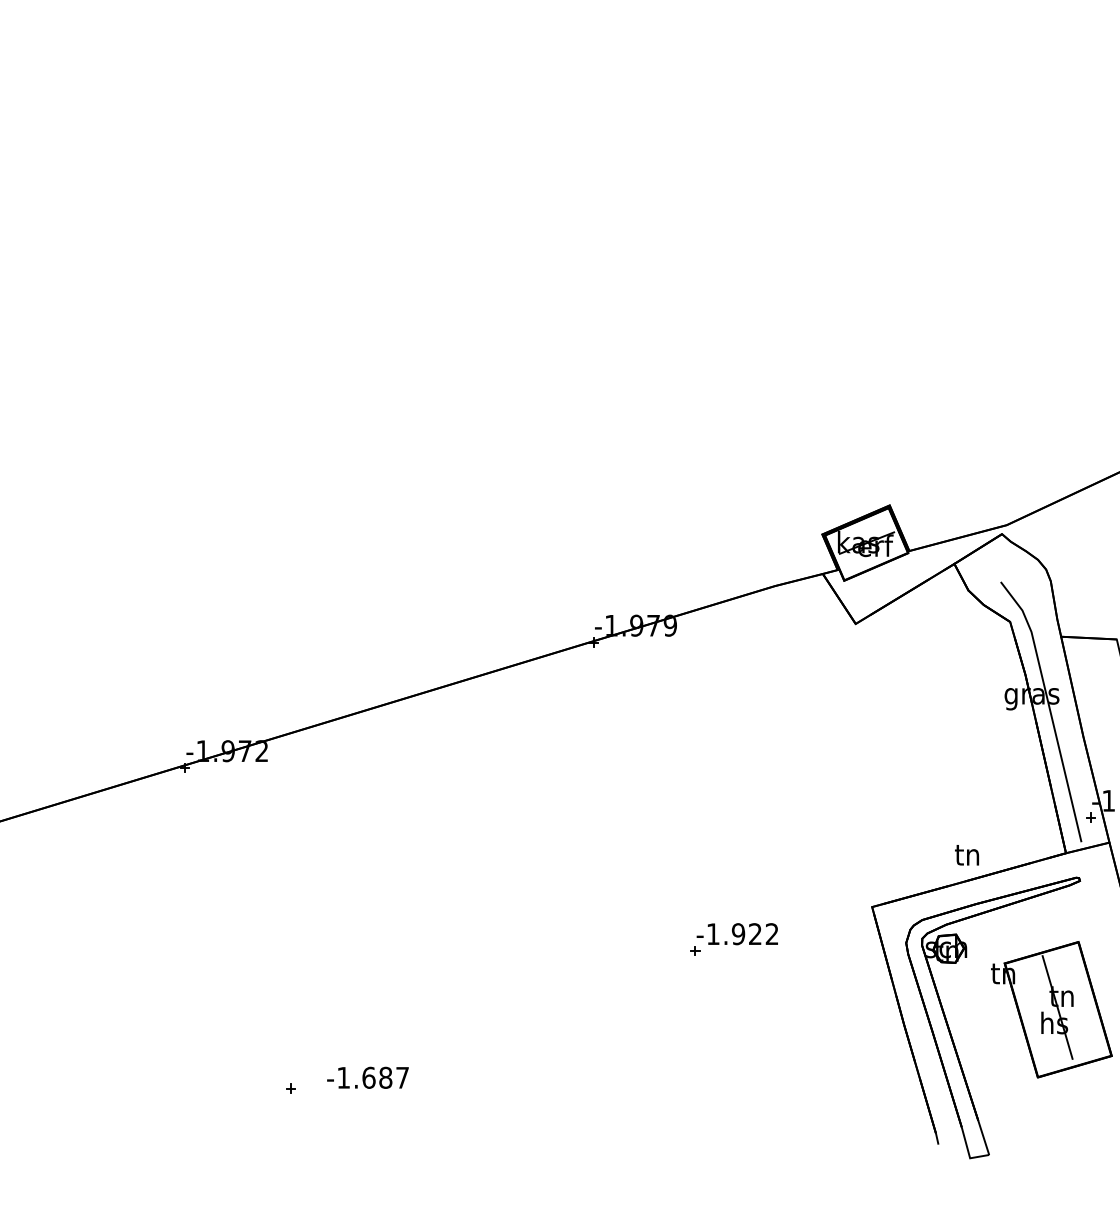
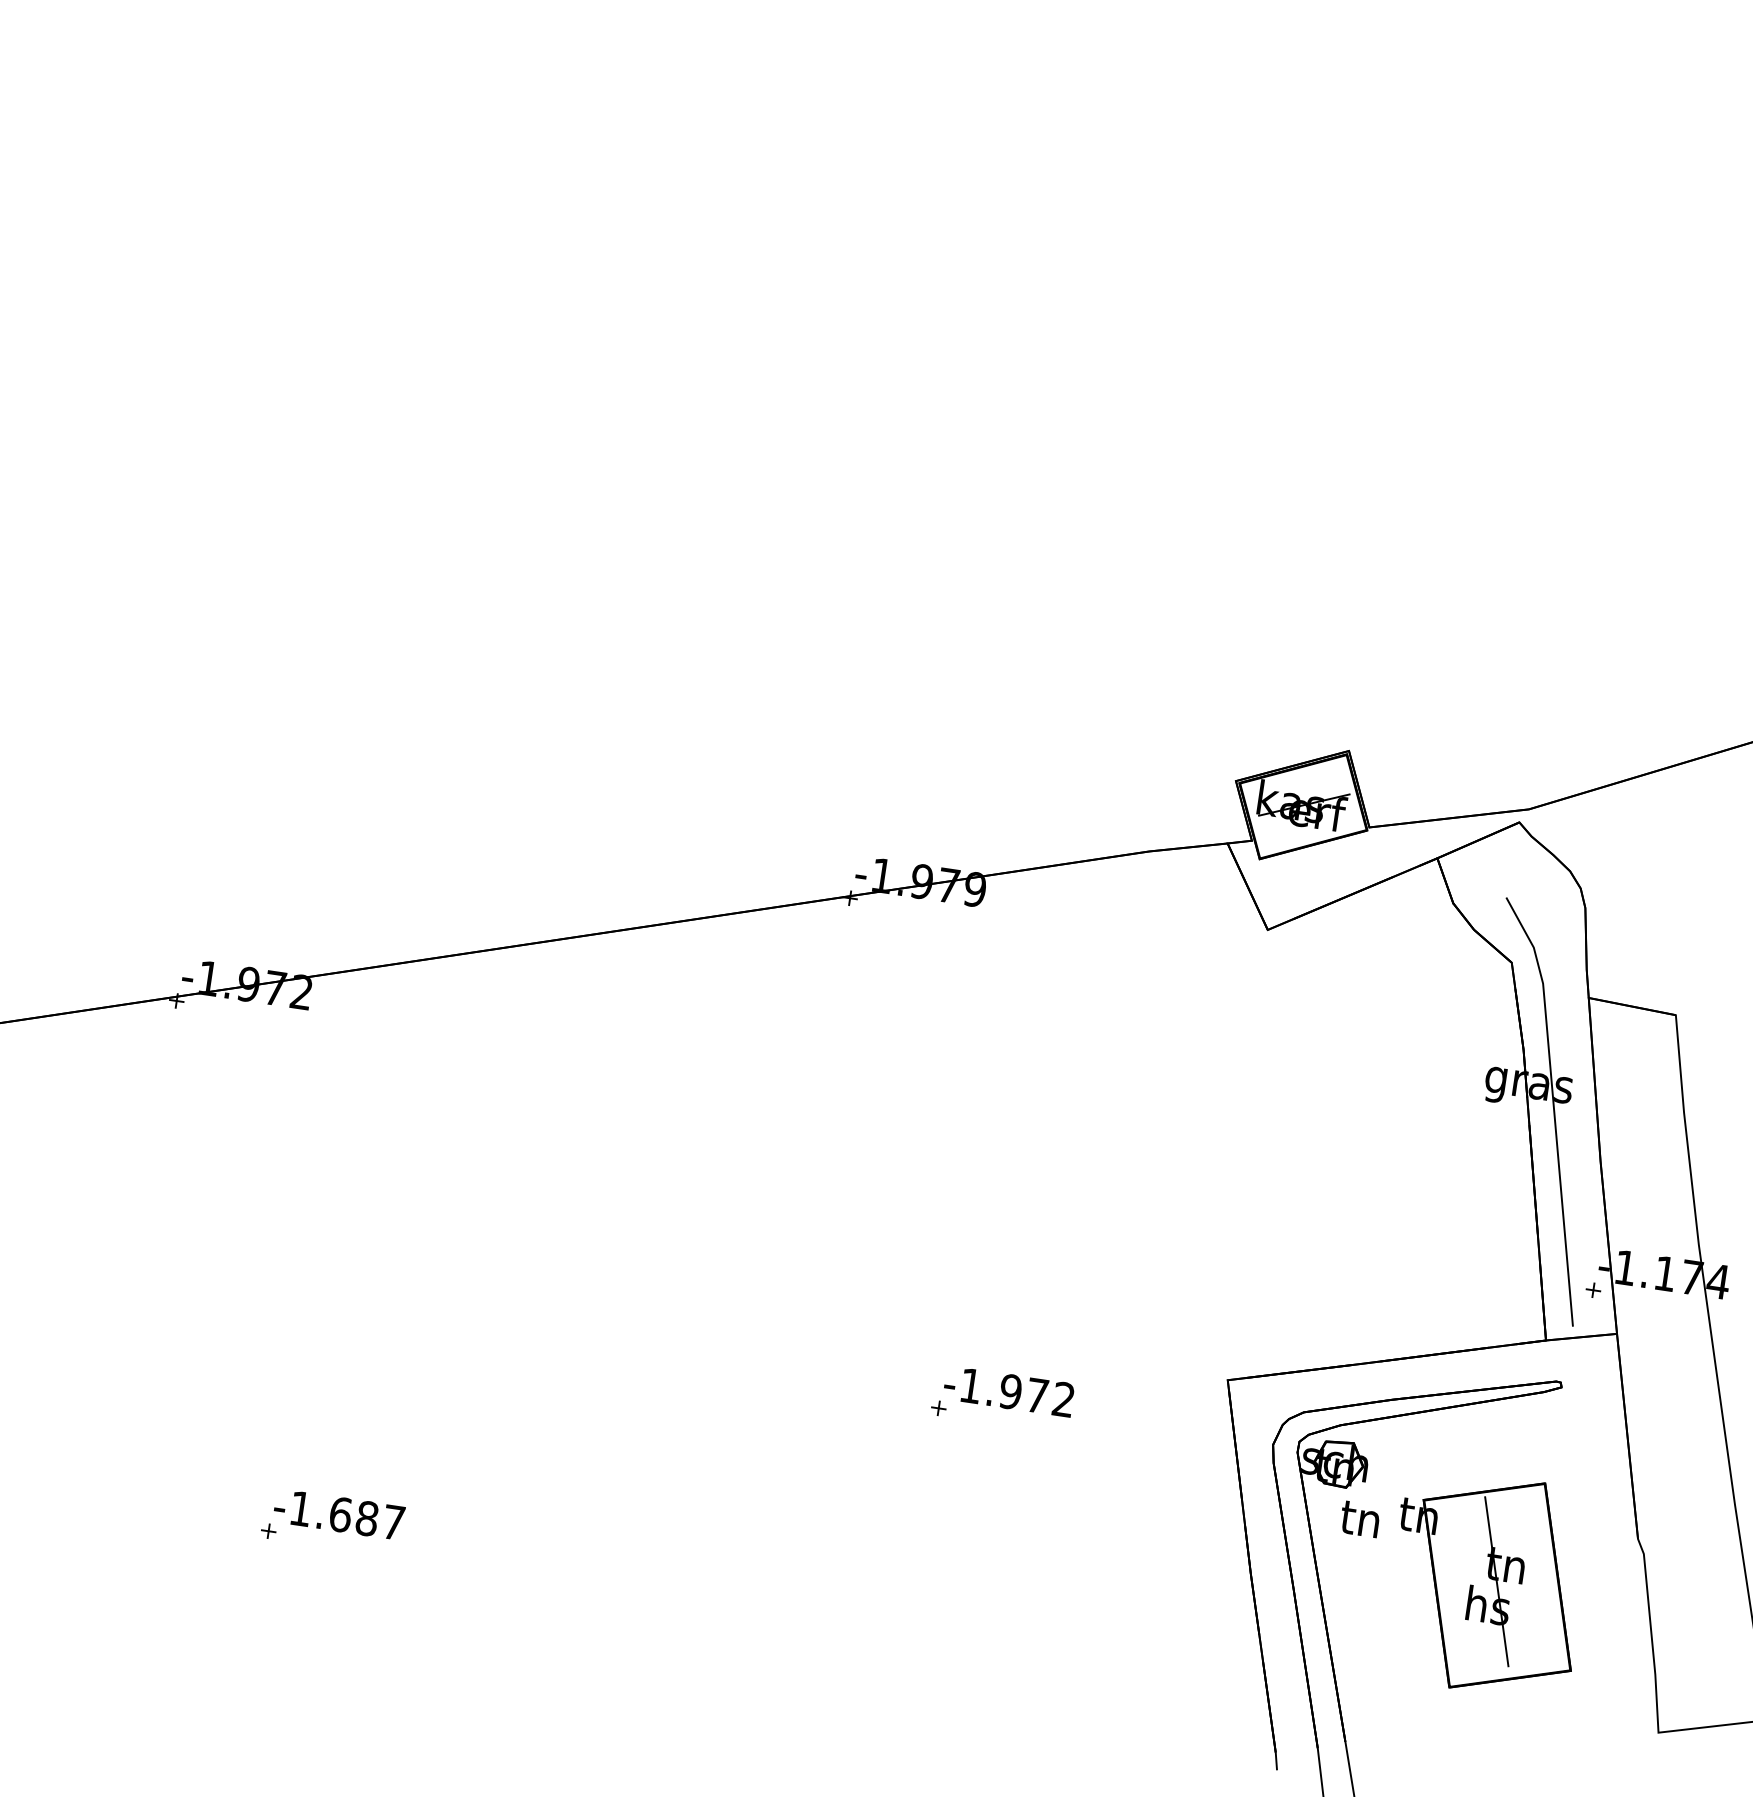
text: (966, 855) -> (1359, 1519), moved
text: (755, 933) -> (1037, 1394), -1.922 -> -1.972
text: (367, 1077) -> (338, 1513), moved

